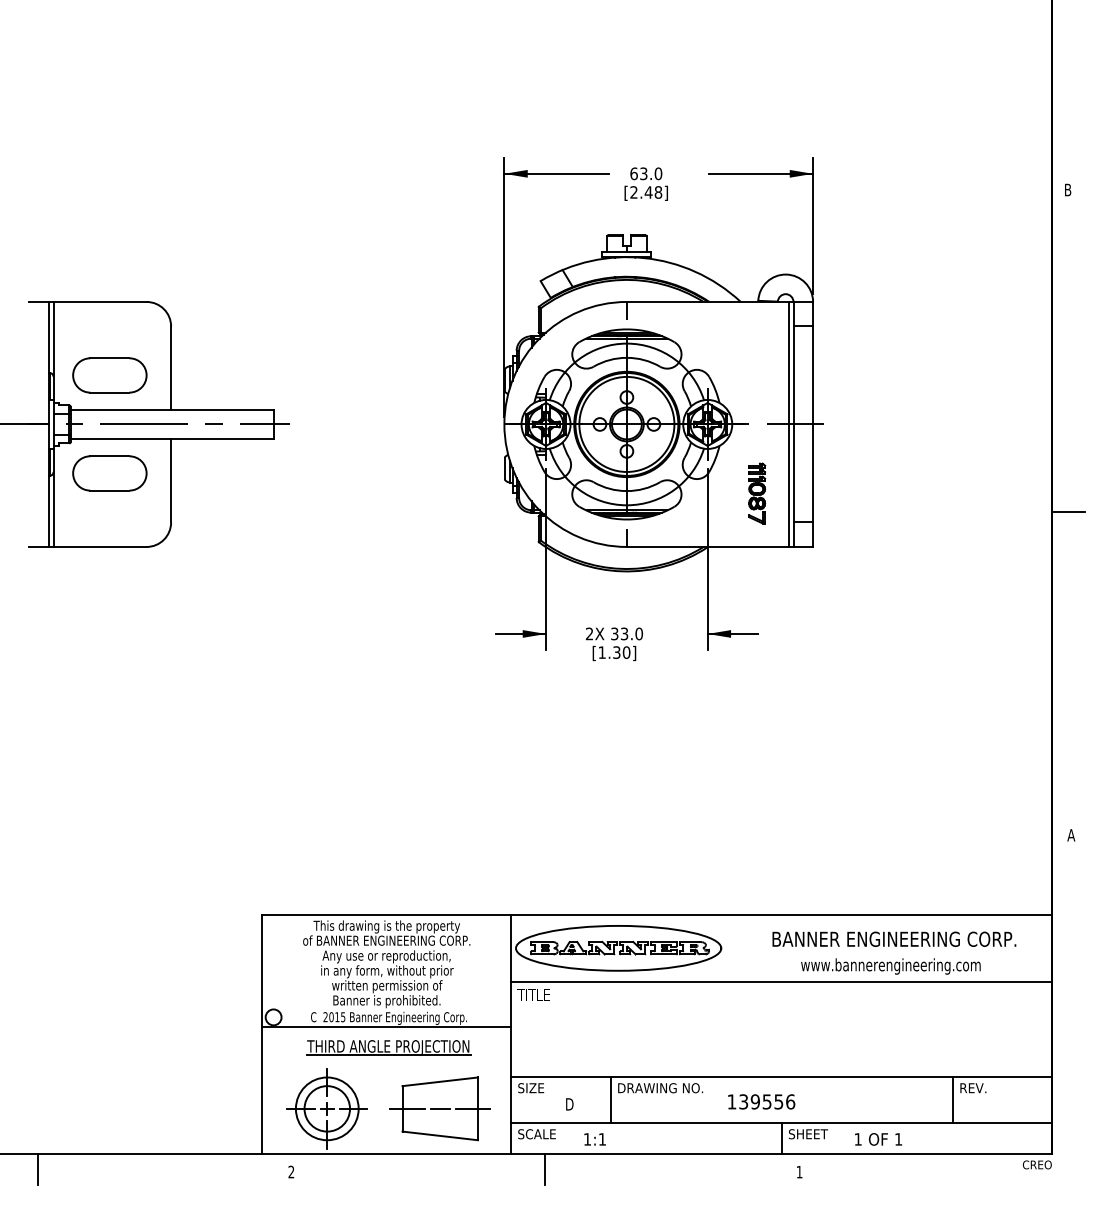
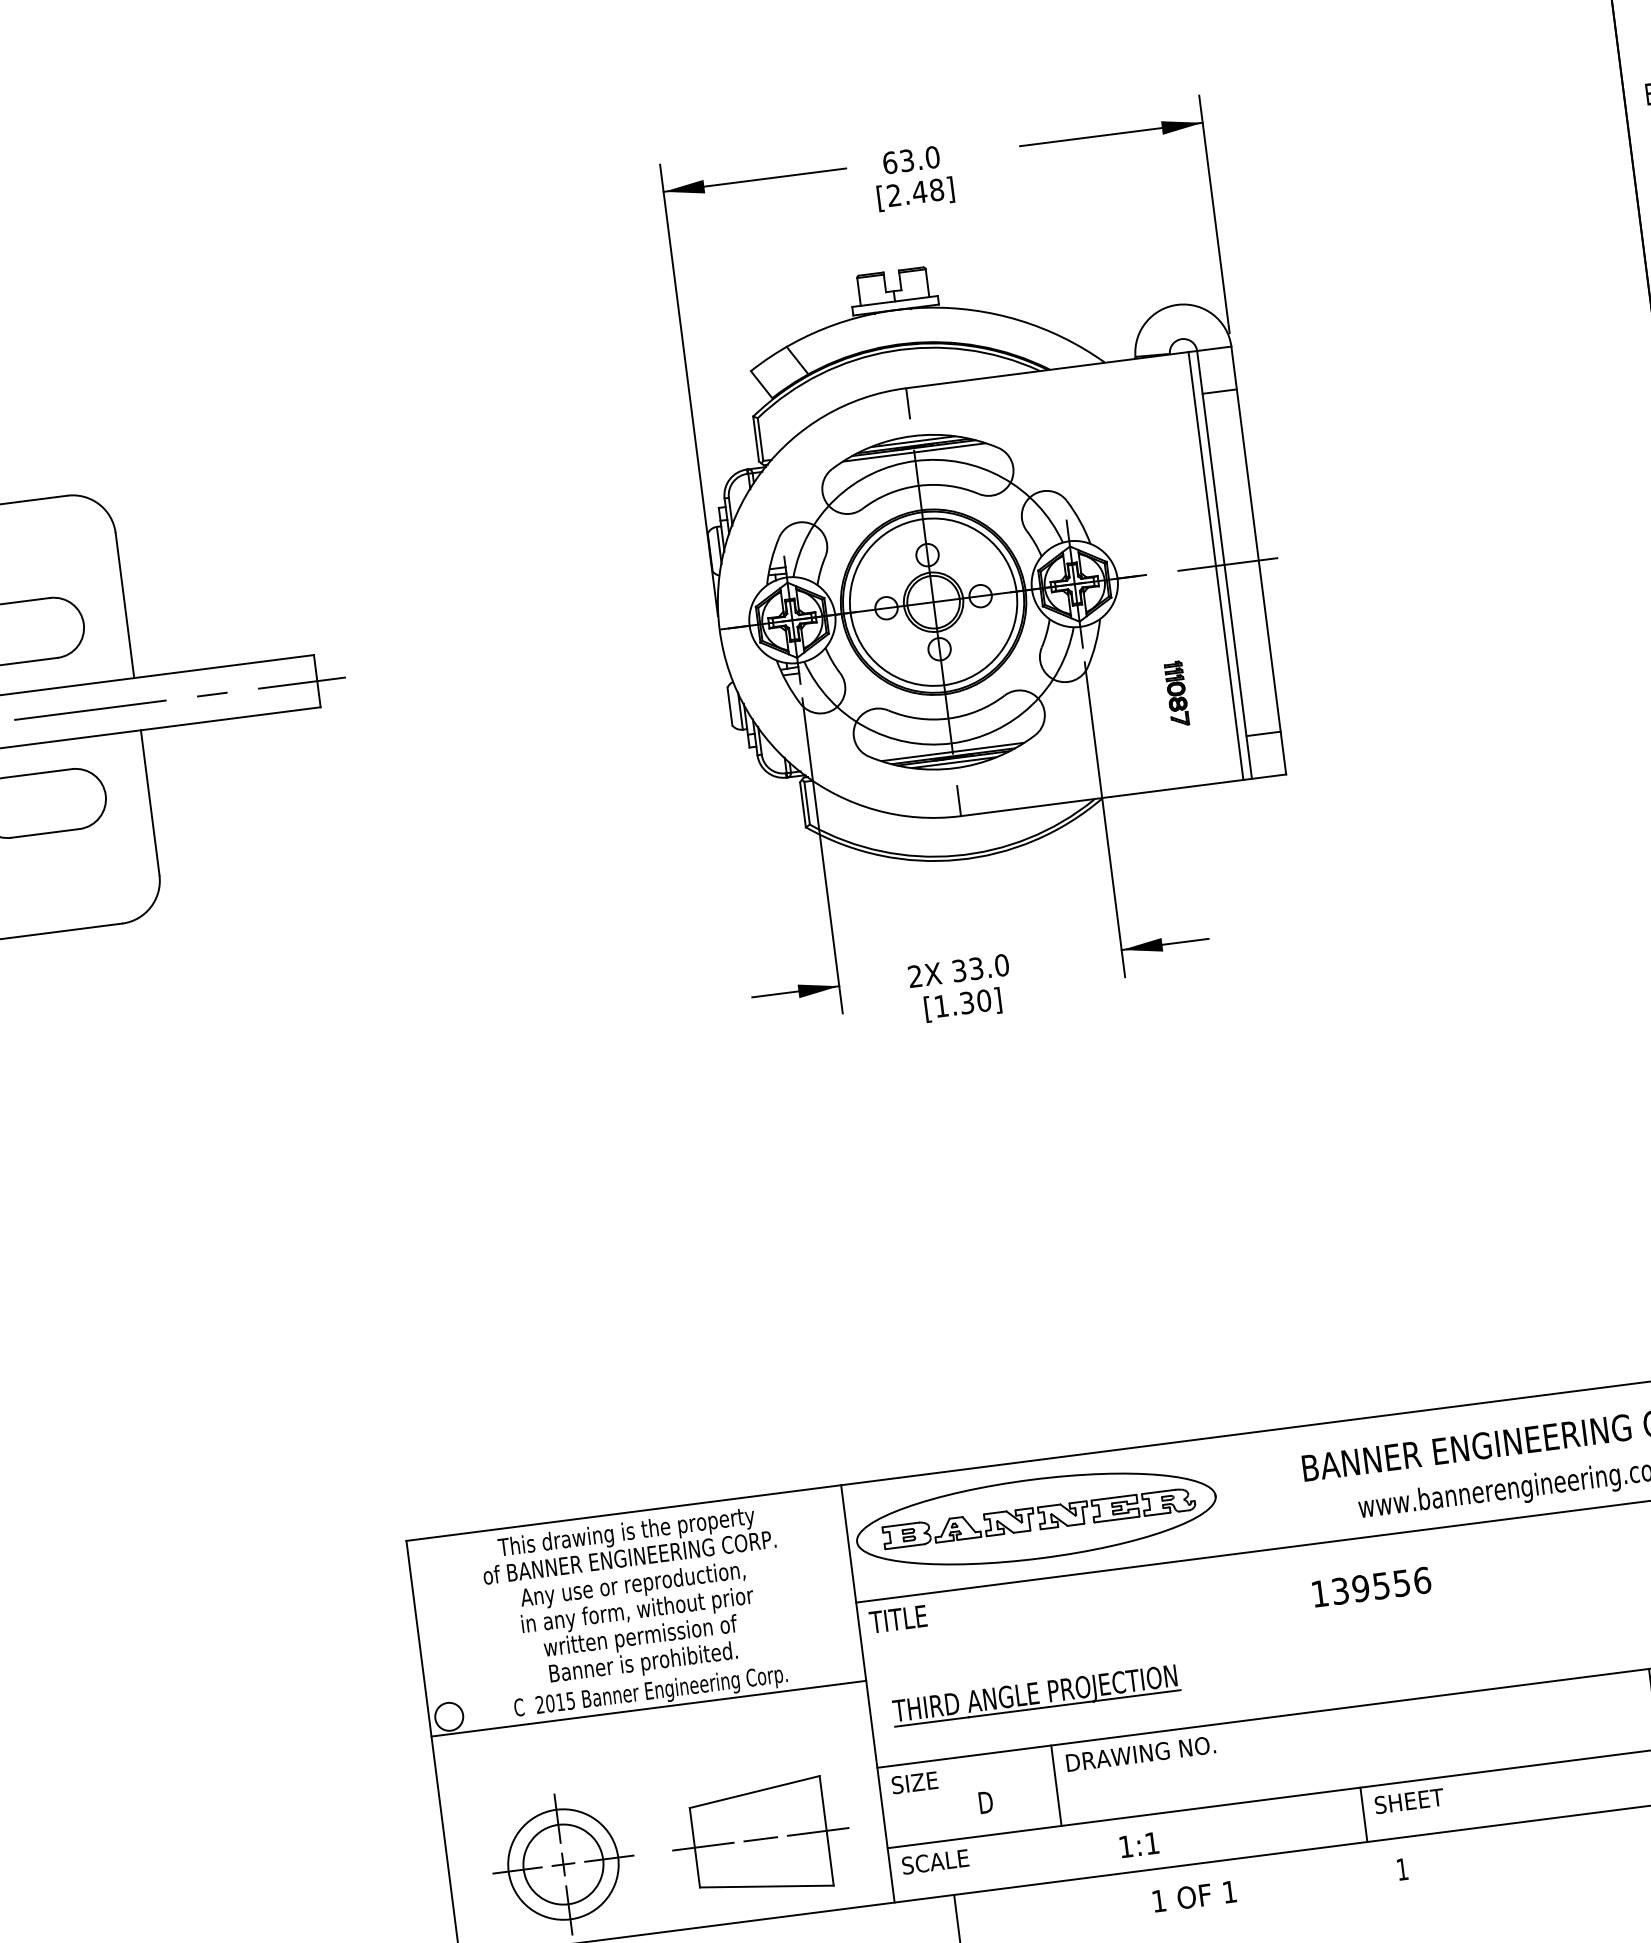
part: (757, 493) -> (1177, 693), size x0.6
part: (388, 1047) -> (1035, 1695), moved
text: (761, 1101) -> (1371, 1586), moved
text: (594, 1139) -> (1138, 1845), moved
text: (878, 1139) -> (1194, 1896), moved

